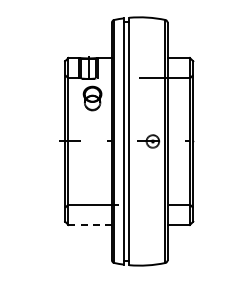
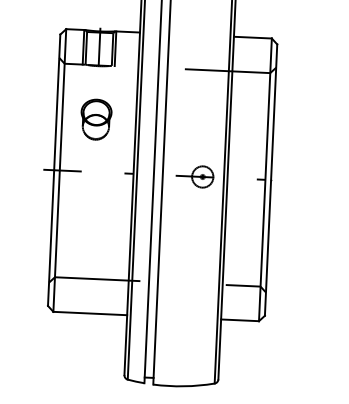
part: (92, 98) -> (96, 119), moved
line: (90, 225) -> (90, 314), dashed -> solid

